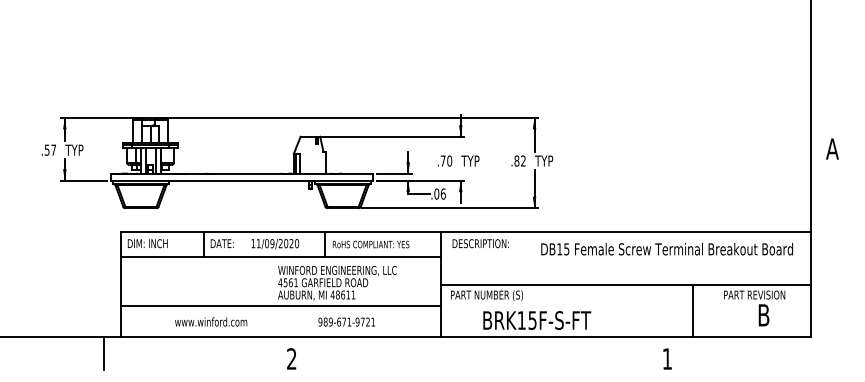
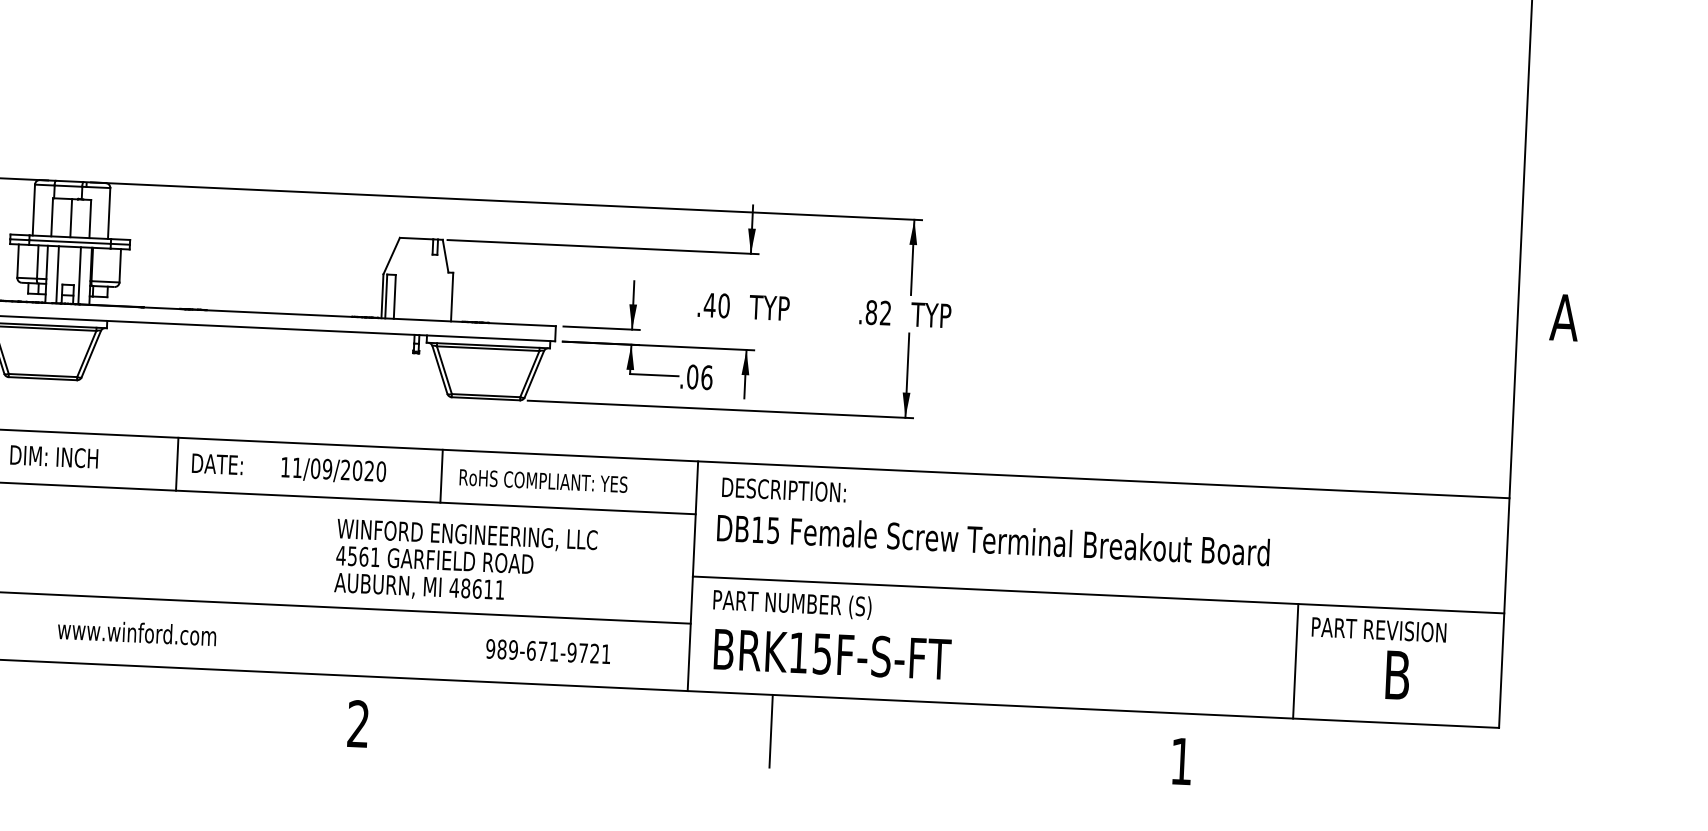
text: (442, 160) -> (708, 303), .70 -> .40
text: (666, 248) -> (992, 538), moved
line: (693, 310) -> (1296, 660), moved
text: (537, 320) -> (833, 654), moved
text: (211, 321) -> (137, 631), moved
text: (346, 321) -> (547, 650), moved
line: (479, 353) -> (770, 730), added

